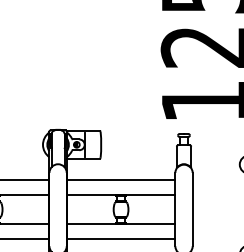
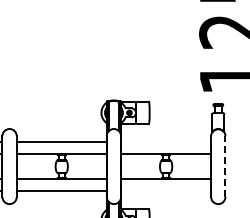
line: (121, 180) -> (166, 142), removed
line: (192, 209) -> (225, 166), solid -> dashed
line: (121, 238) -> (166, 190), removed

